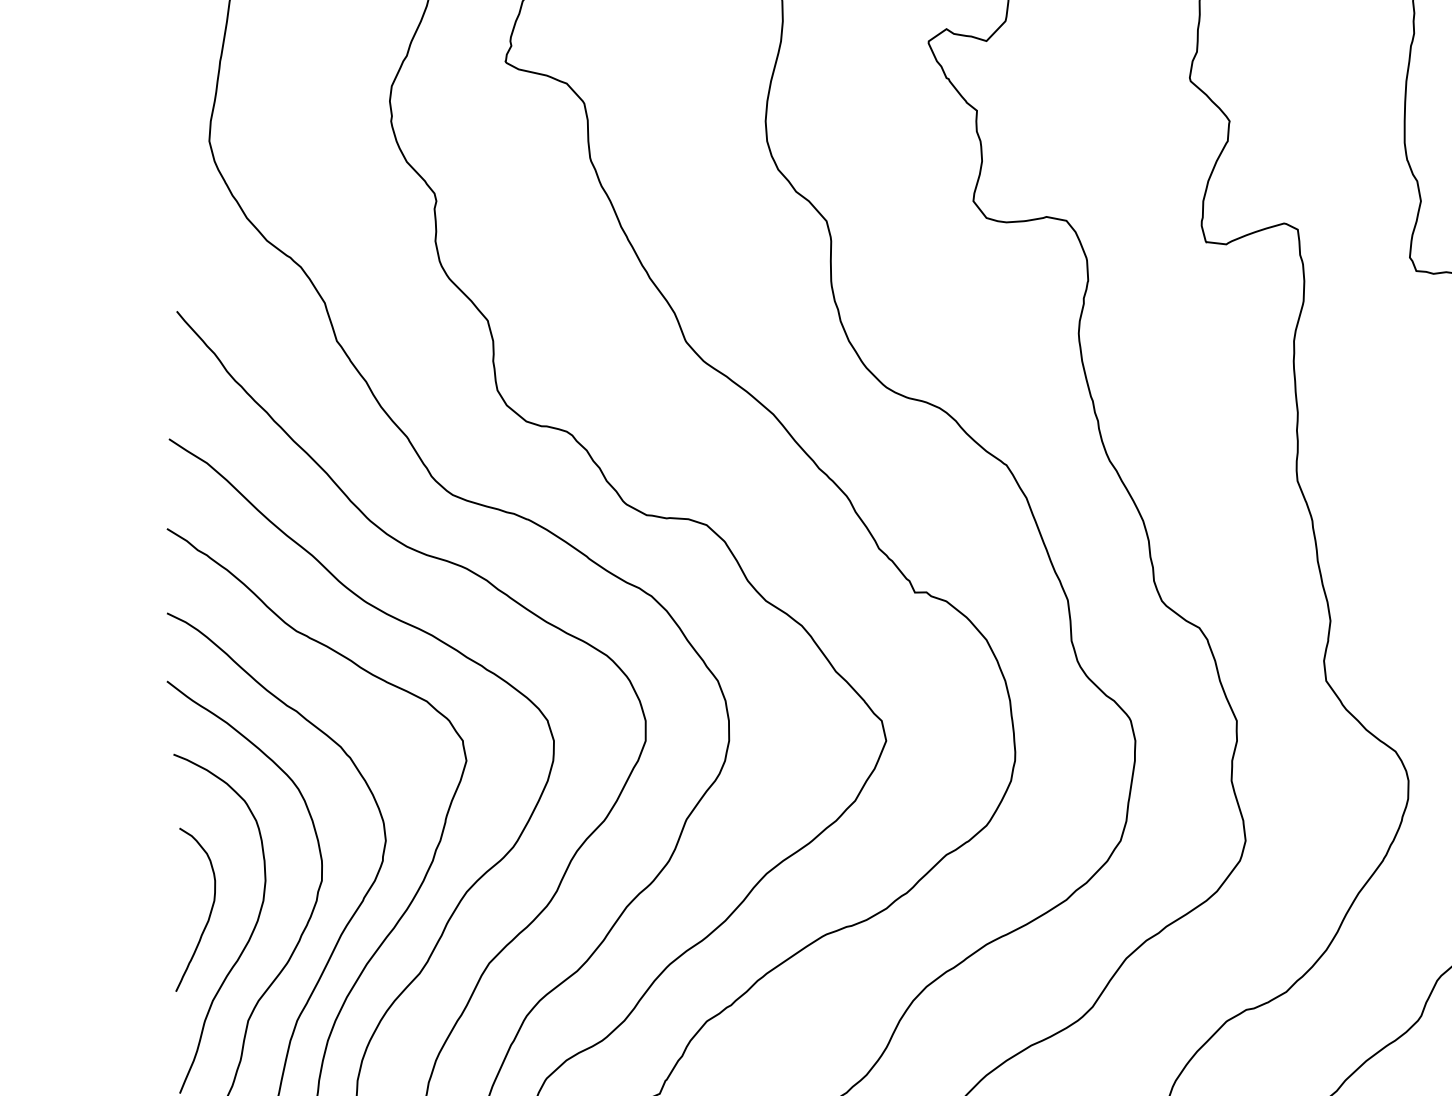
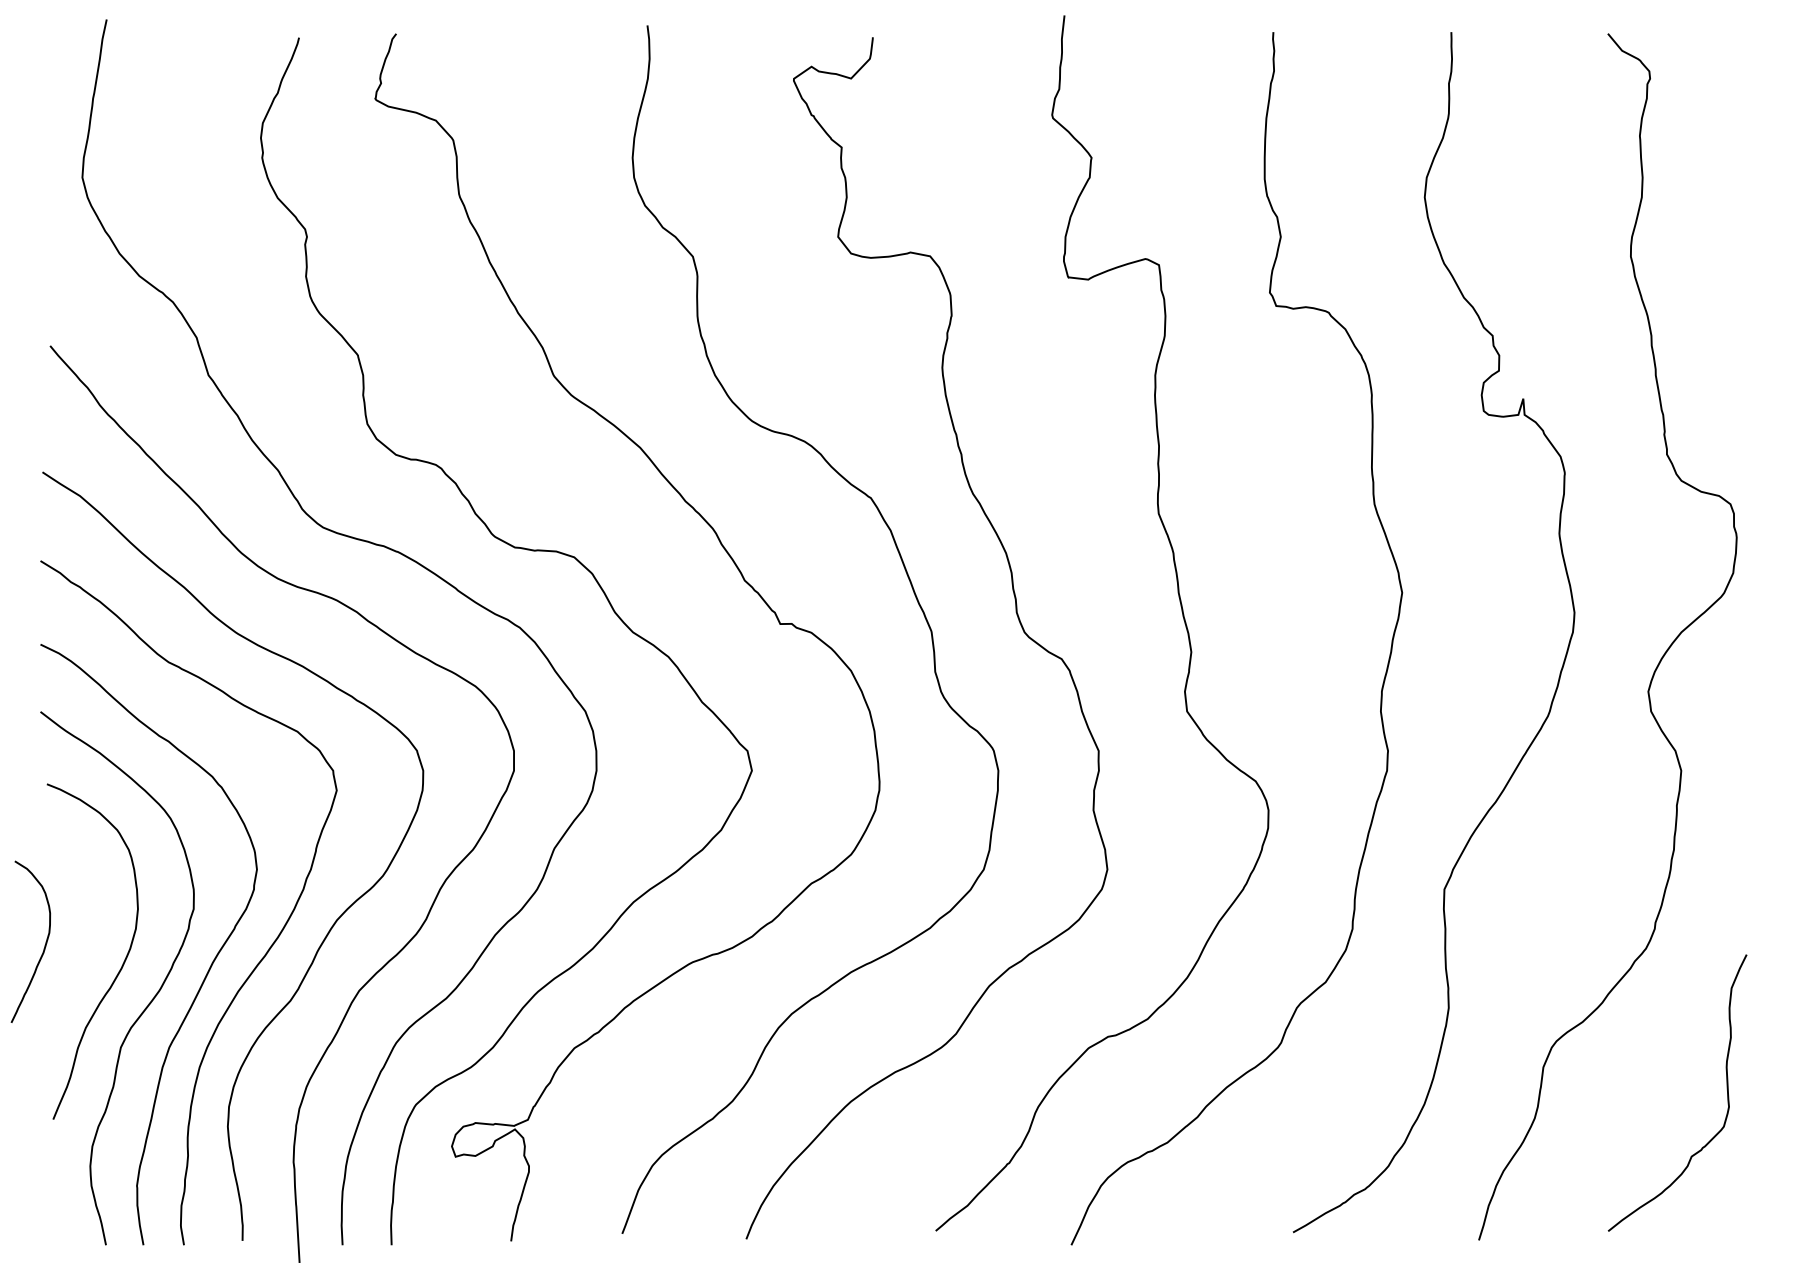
curve: (209, 913) -> (44, 945), moved

